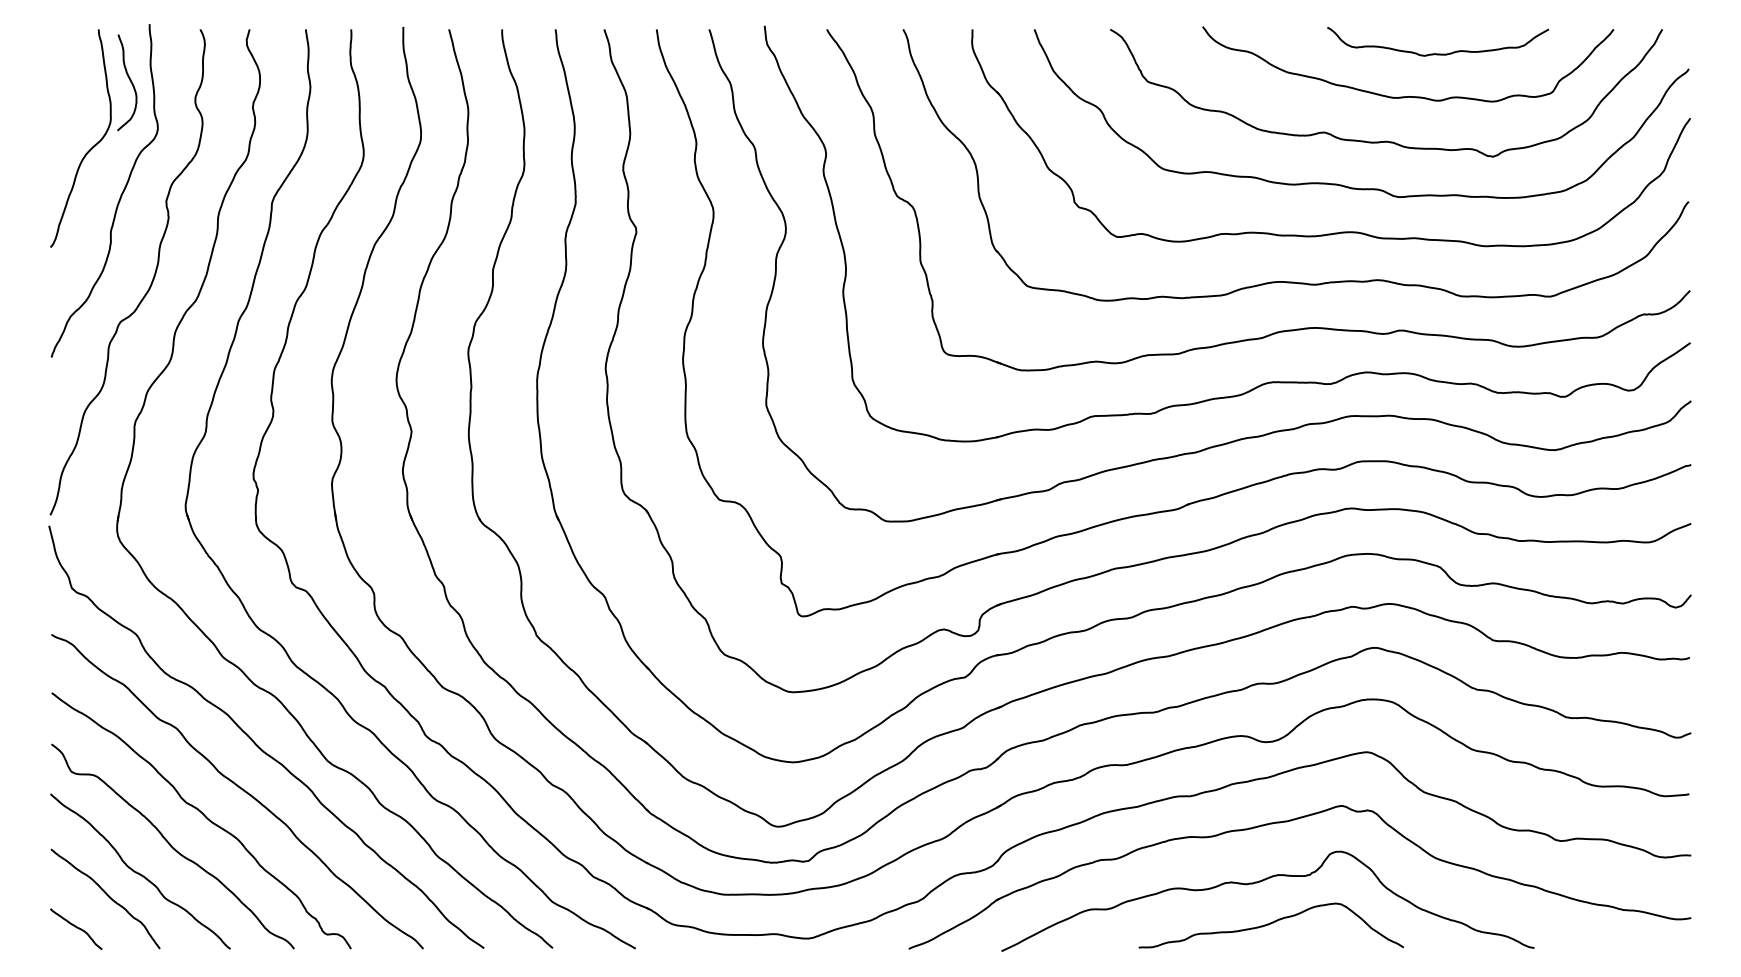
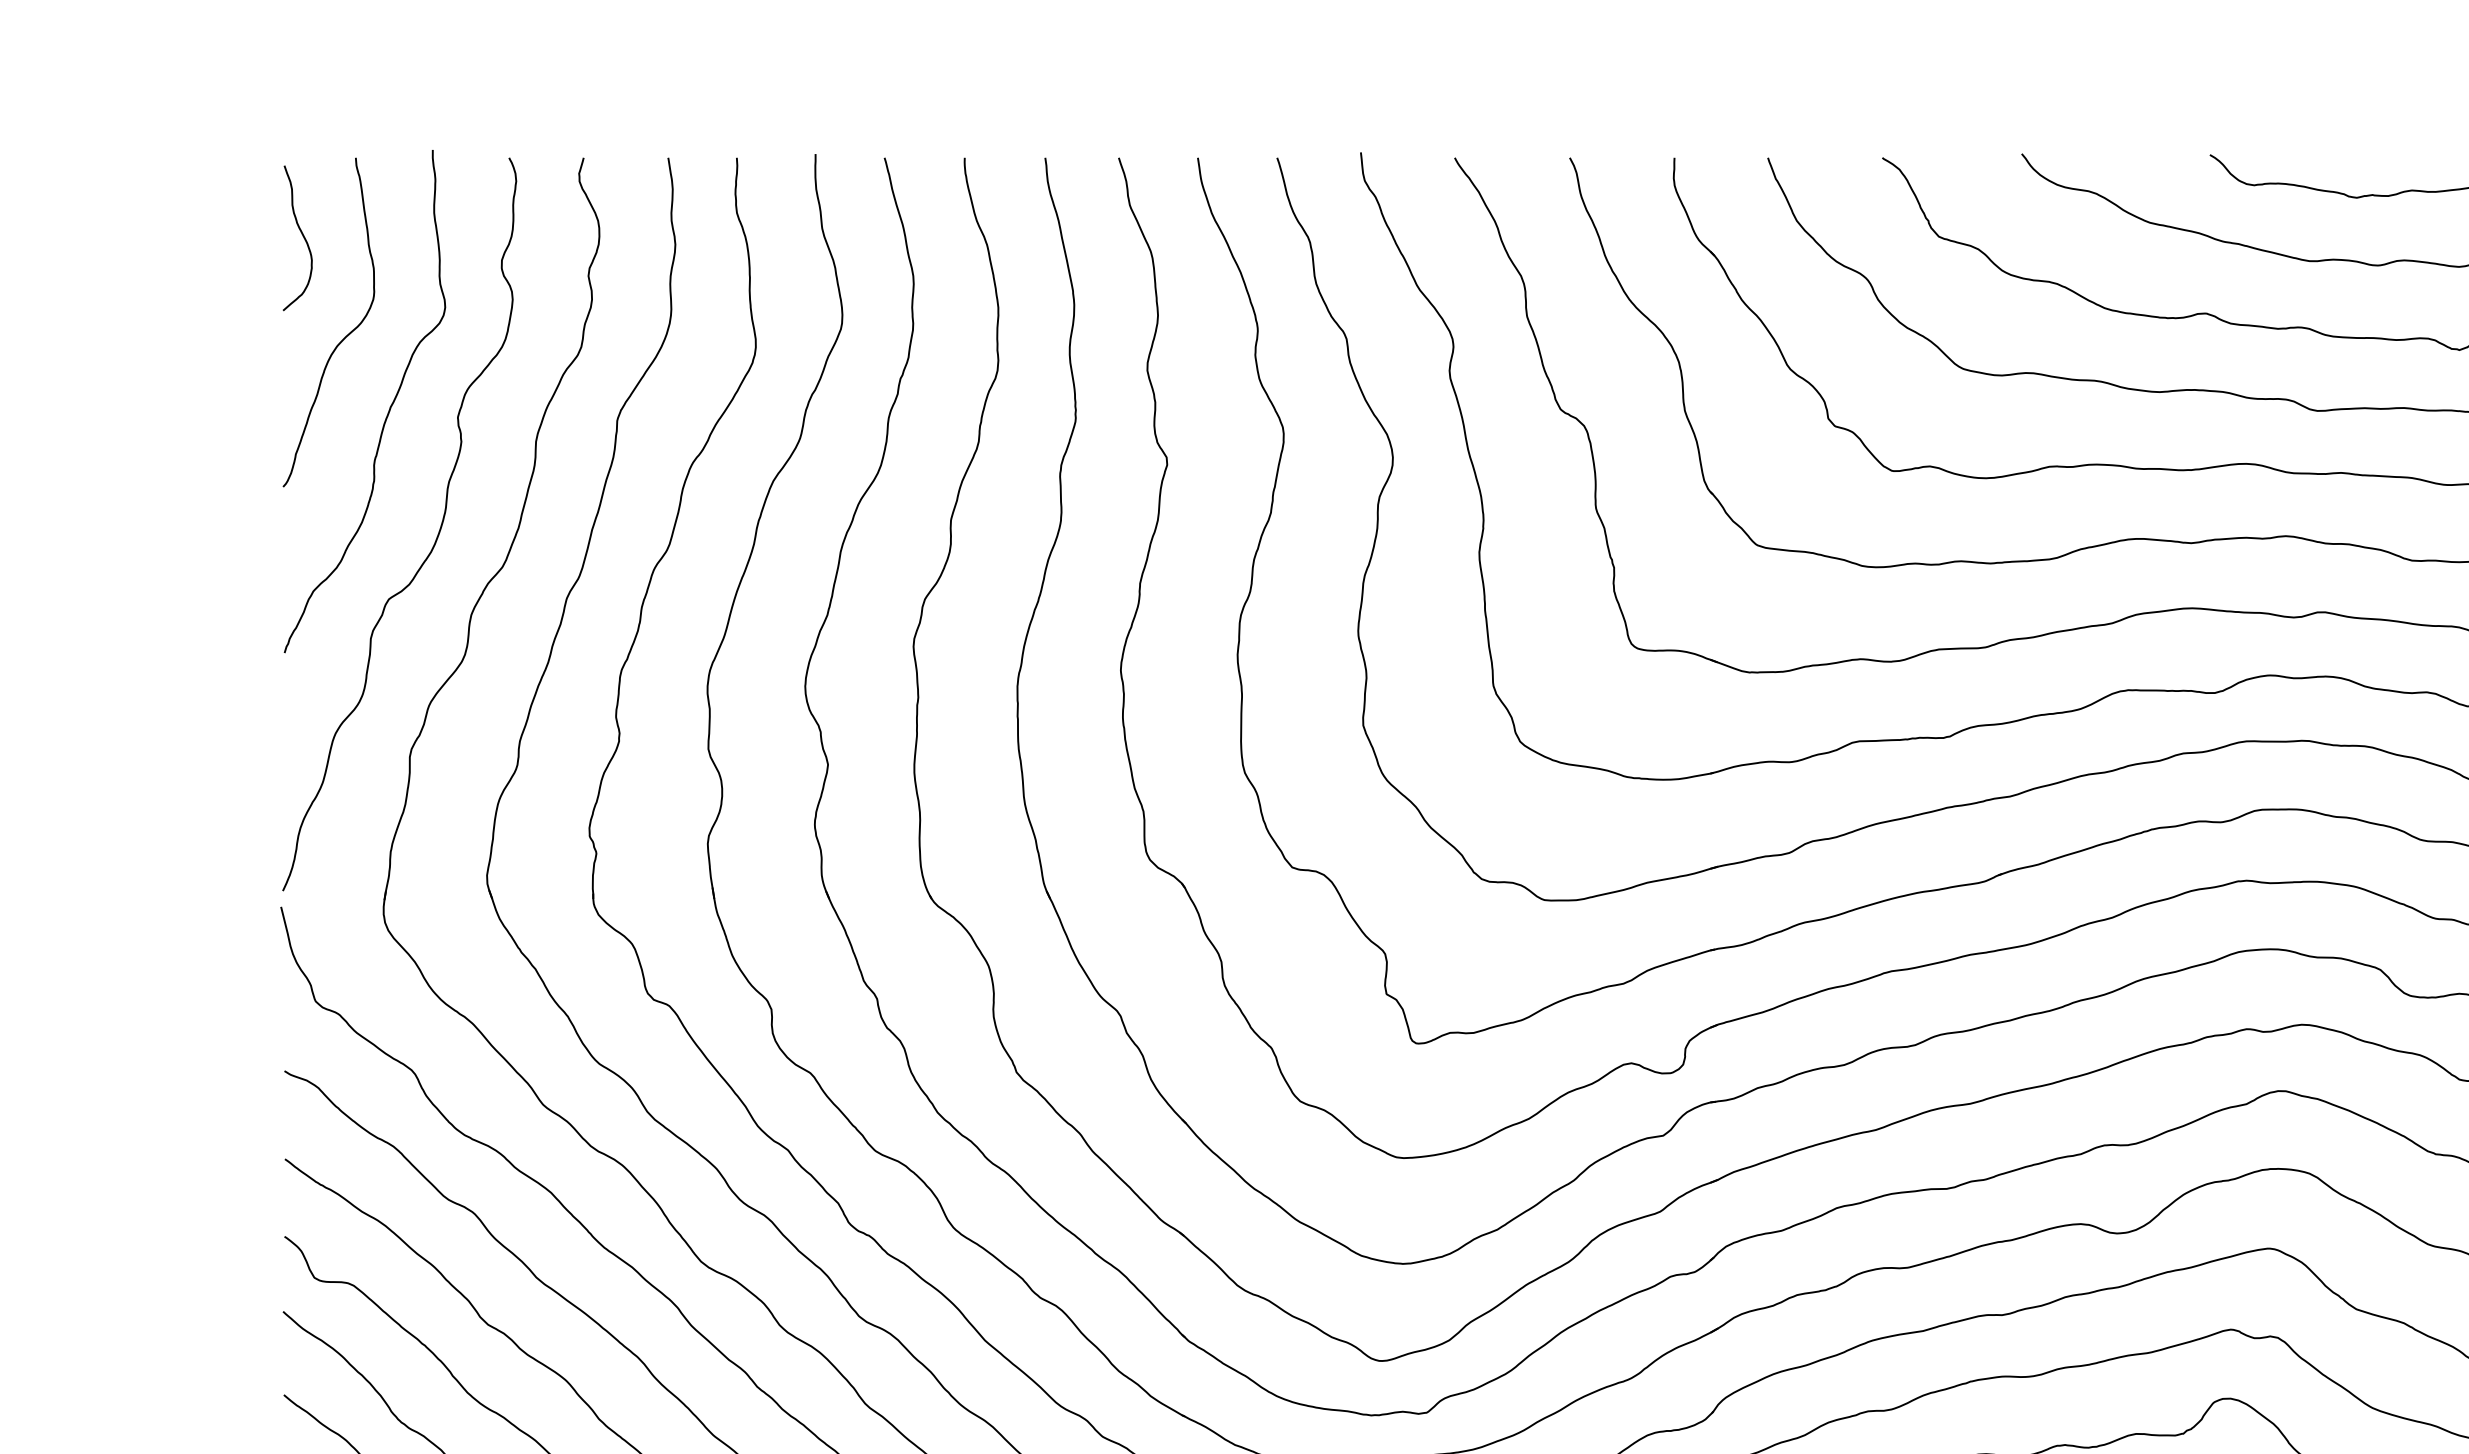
curve: (129, 80) -> (301, 234), moved

